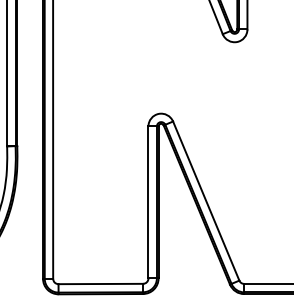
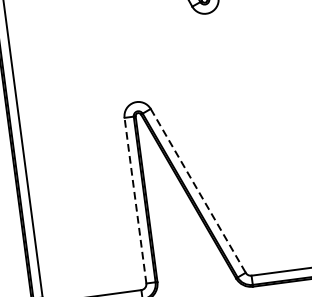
line: (148, 201) -> (135, 199), solid -> dashed
line: (206, 201) -> (198, 191), solid -> dashed

